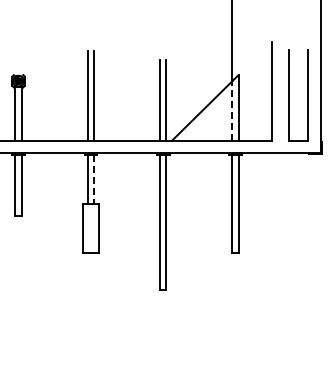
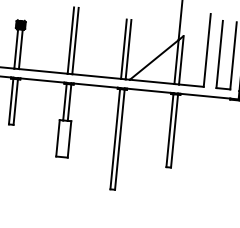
line: (232, 110) -> (176, 61), dashed -> solid
line: (94, 179) -> (69, 102), dashed -> solid

